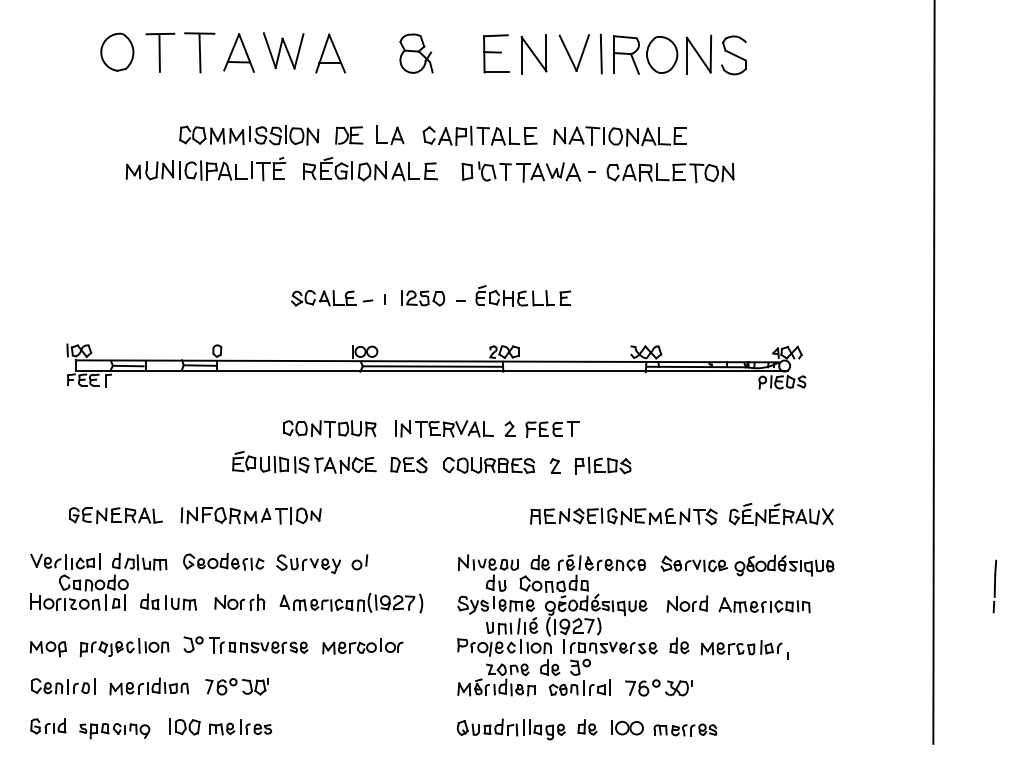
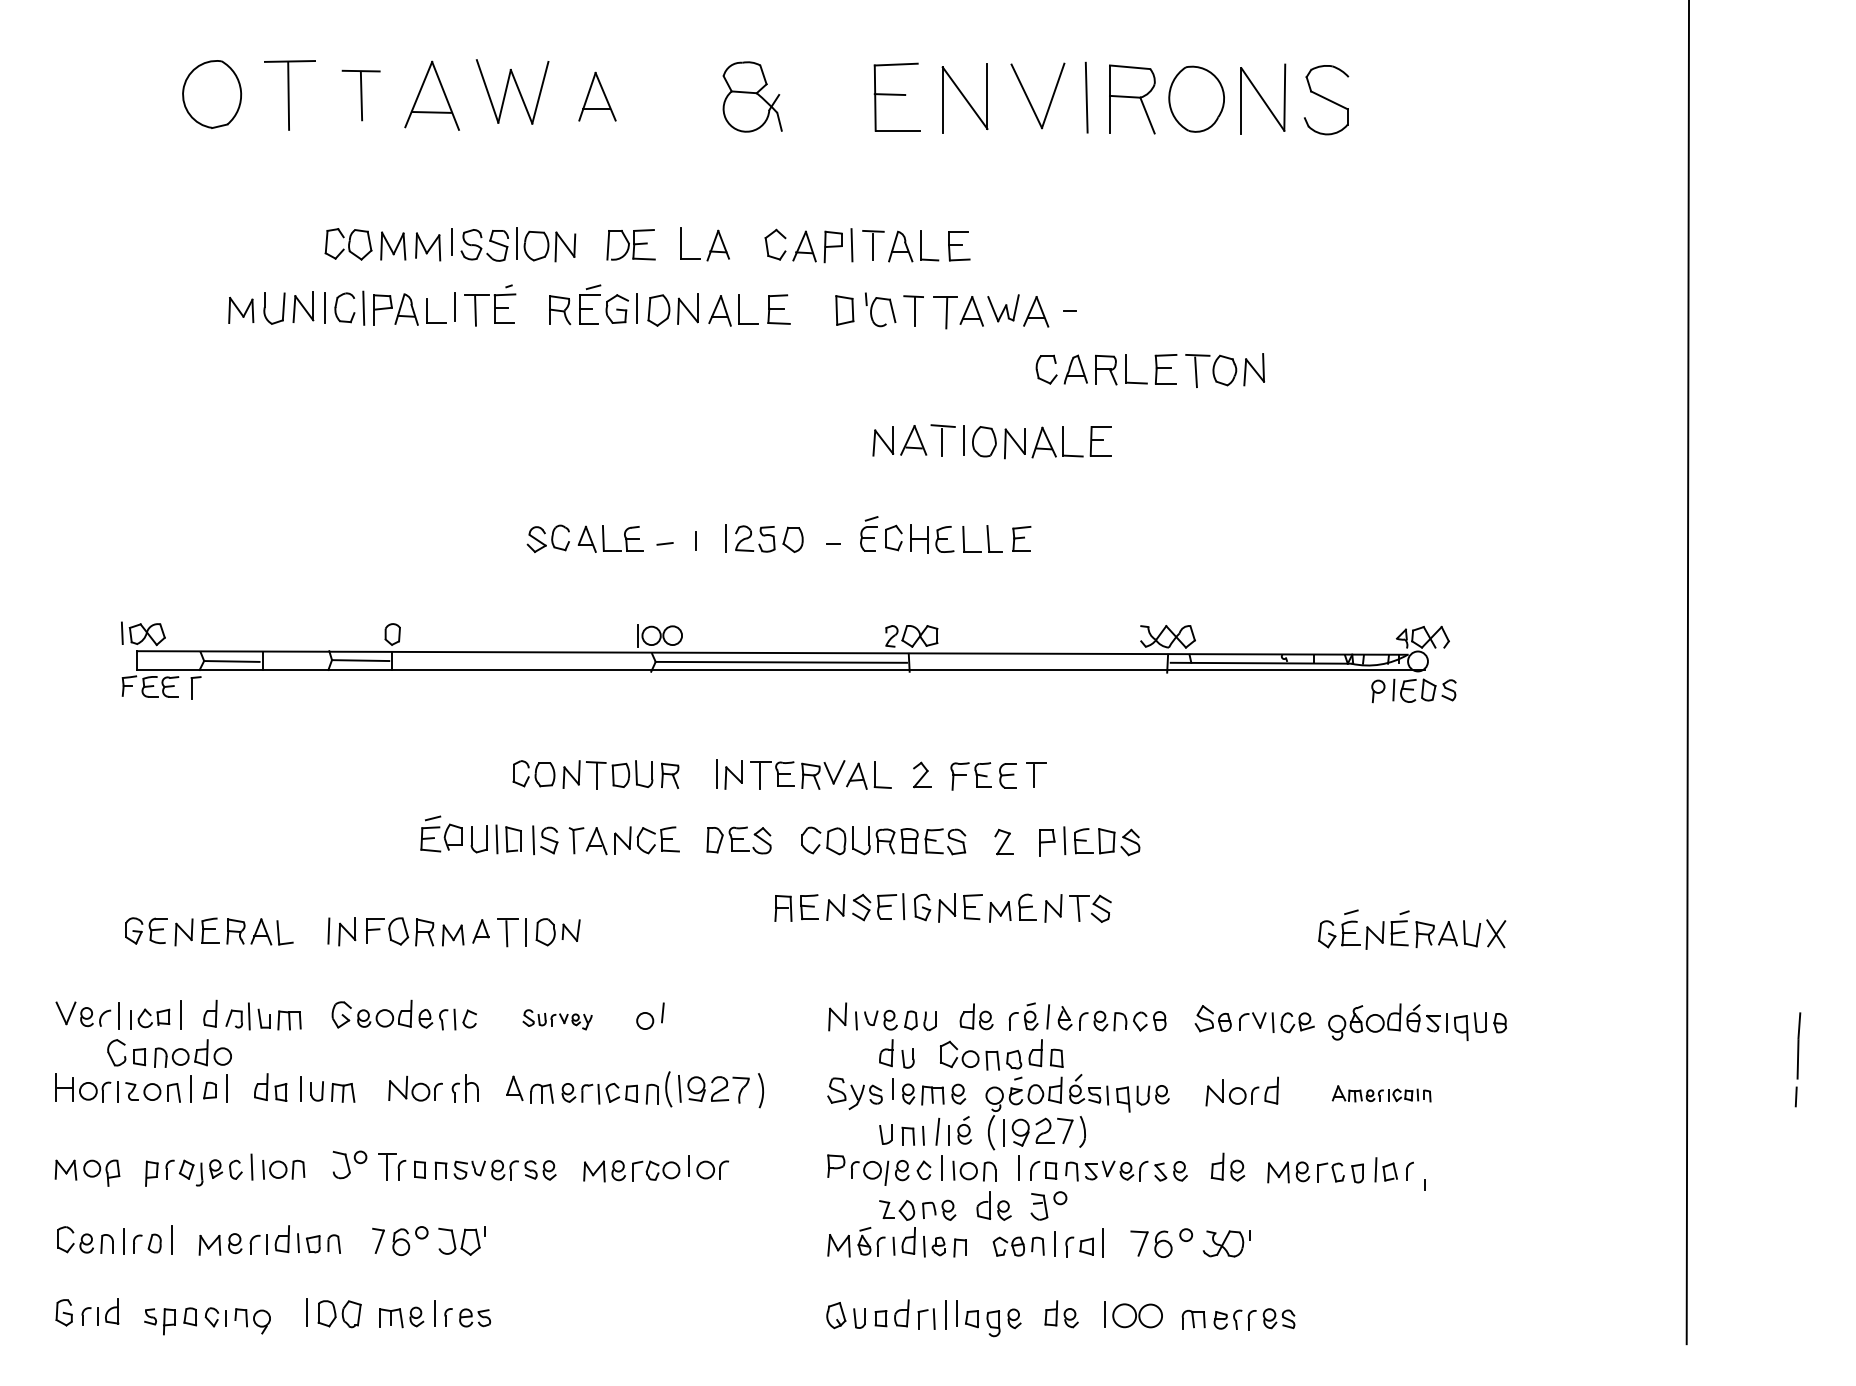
part: (199, 52) -> (360, 94), size x0.7
part: (330, 53) -> (597, 96), size x0.7
part: (619, 136) -> (991, 441), moved
part: (670, 173) -> (1150, 371), moved
part: (623, 516) -> (942, 908), moved
part: (308, 564) -> (557, 1020), size x0.6
part: (764, 605) -> (1381, 1094), size x0.6

